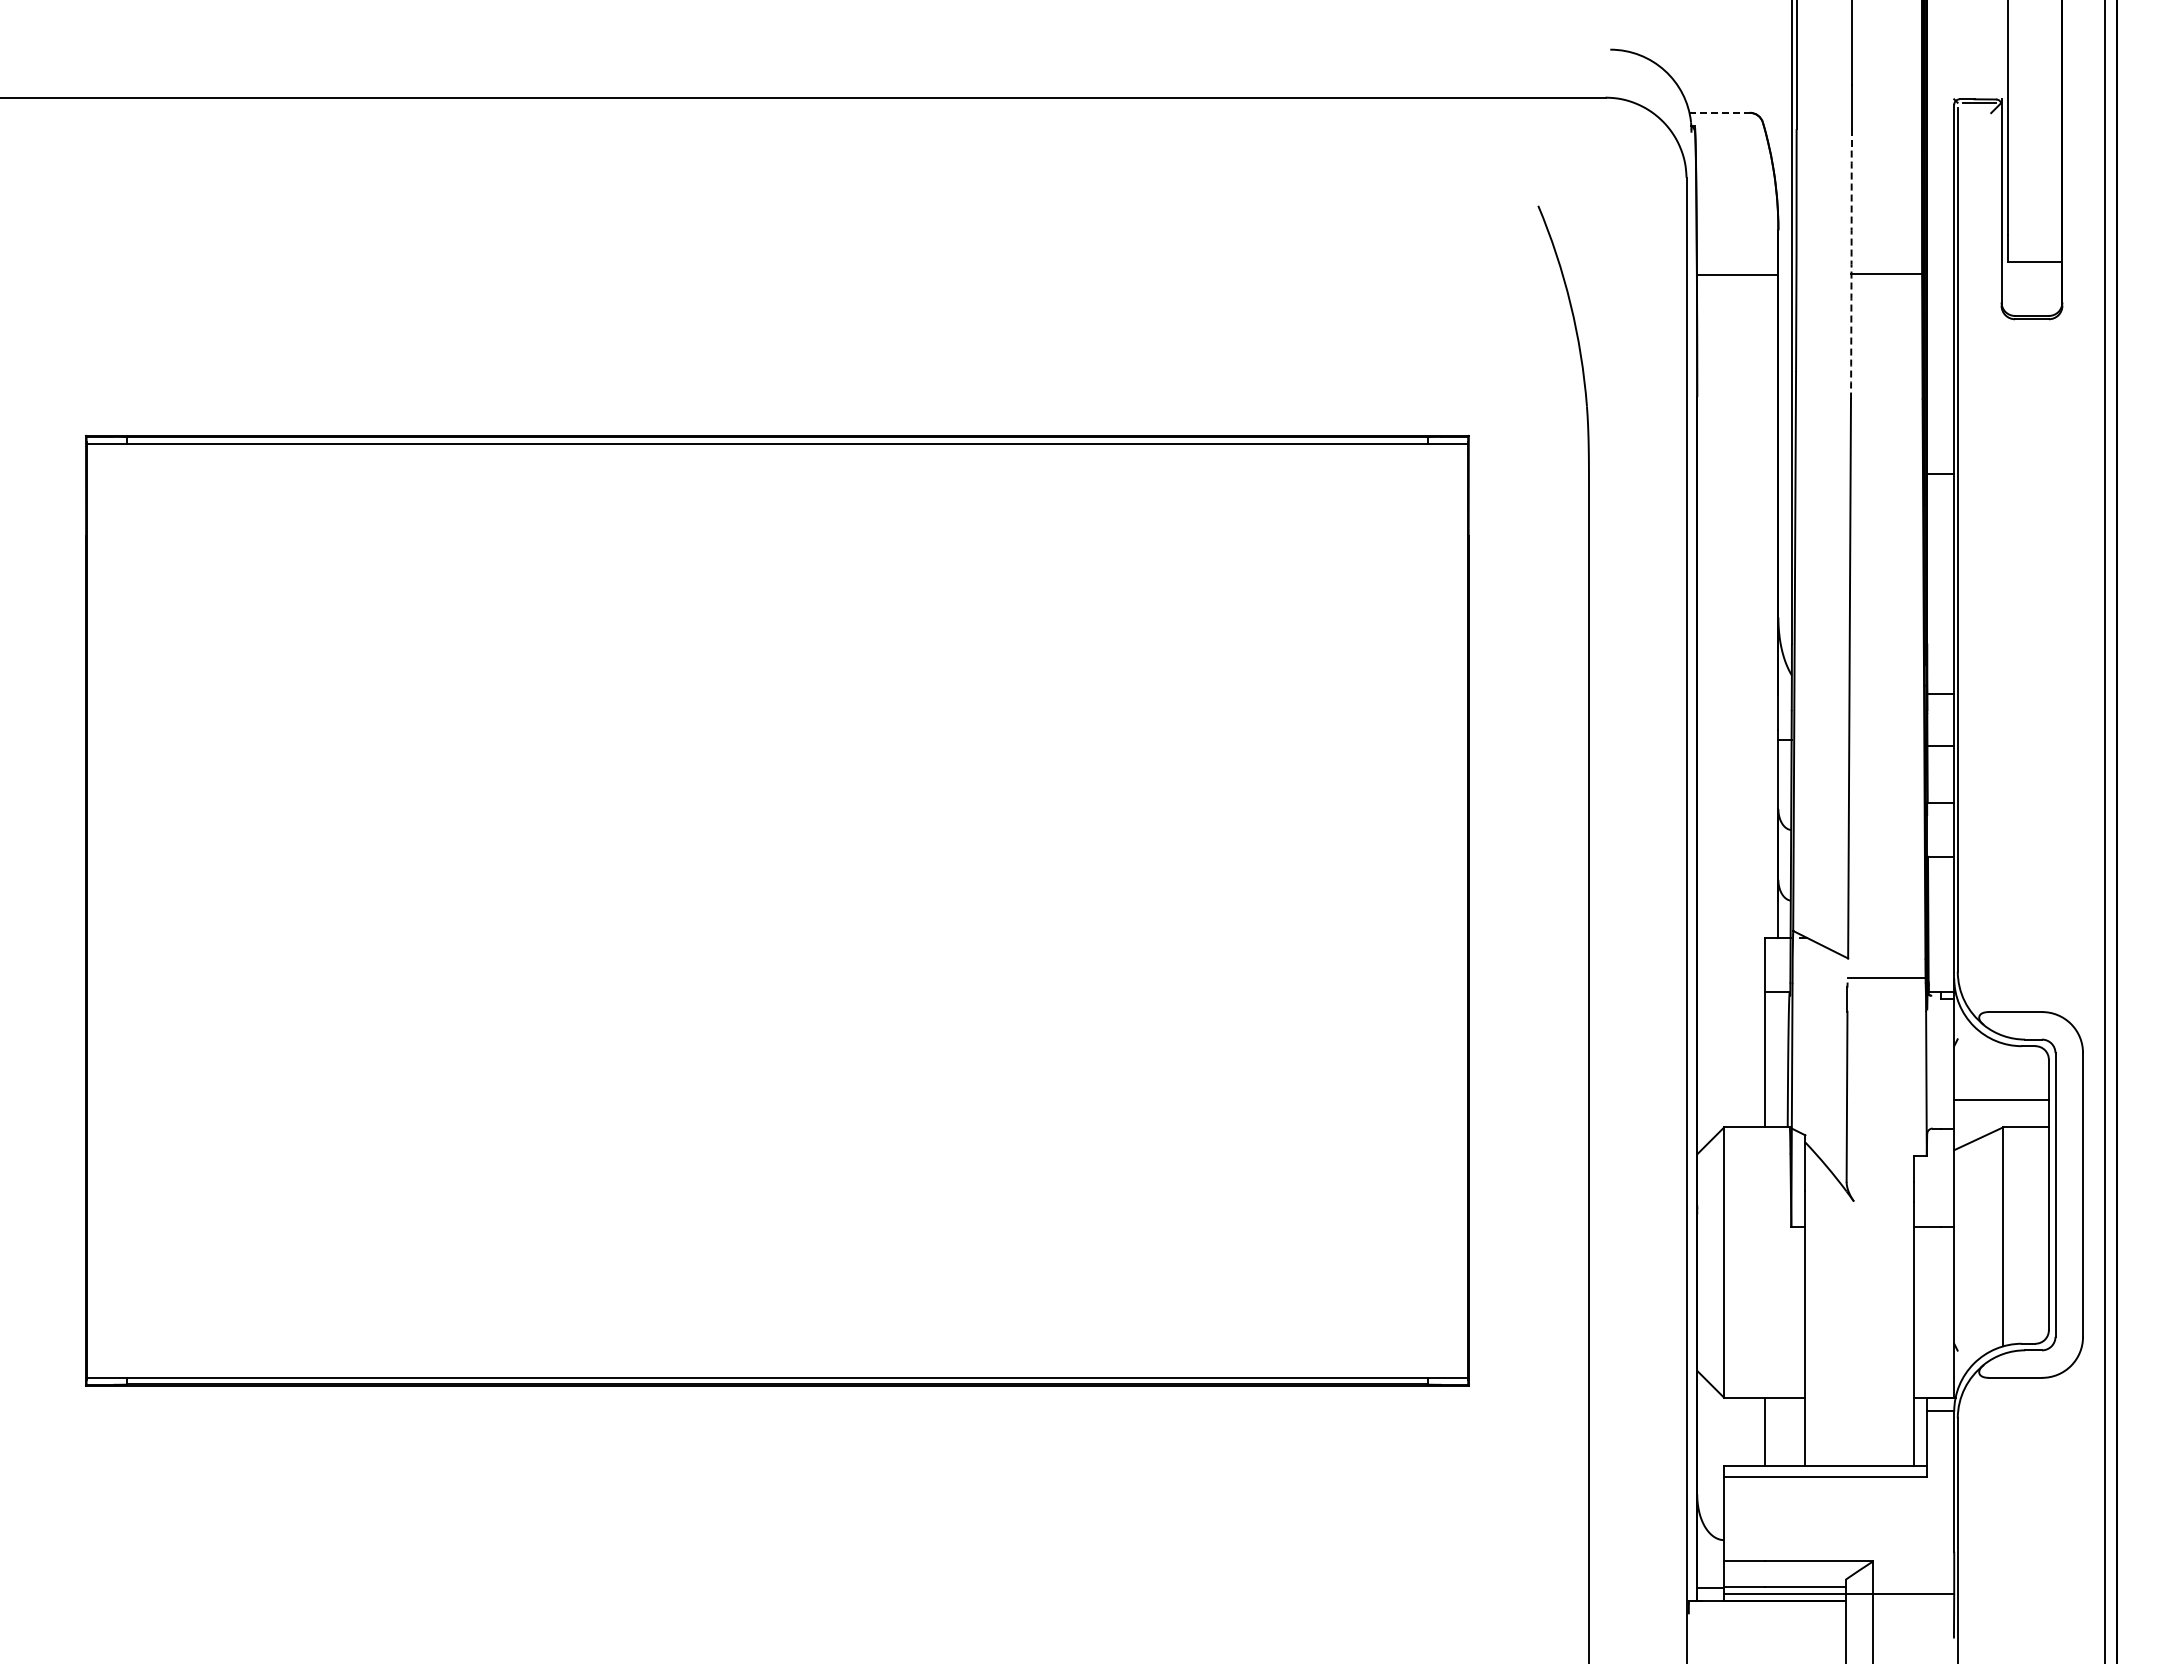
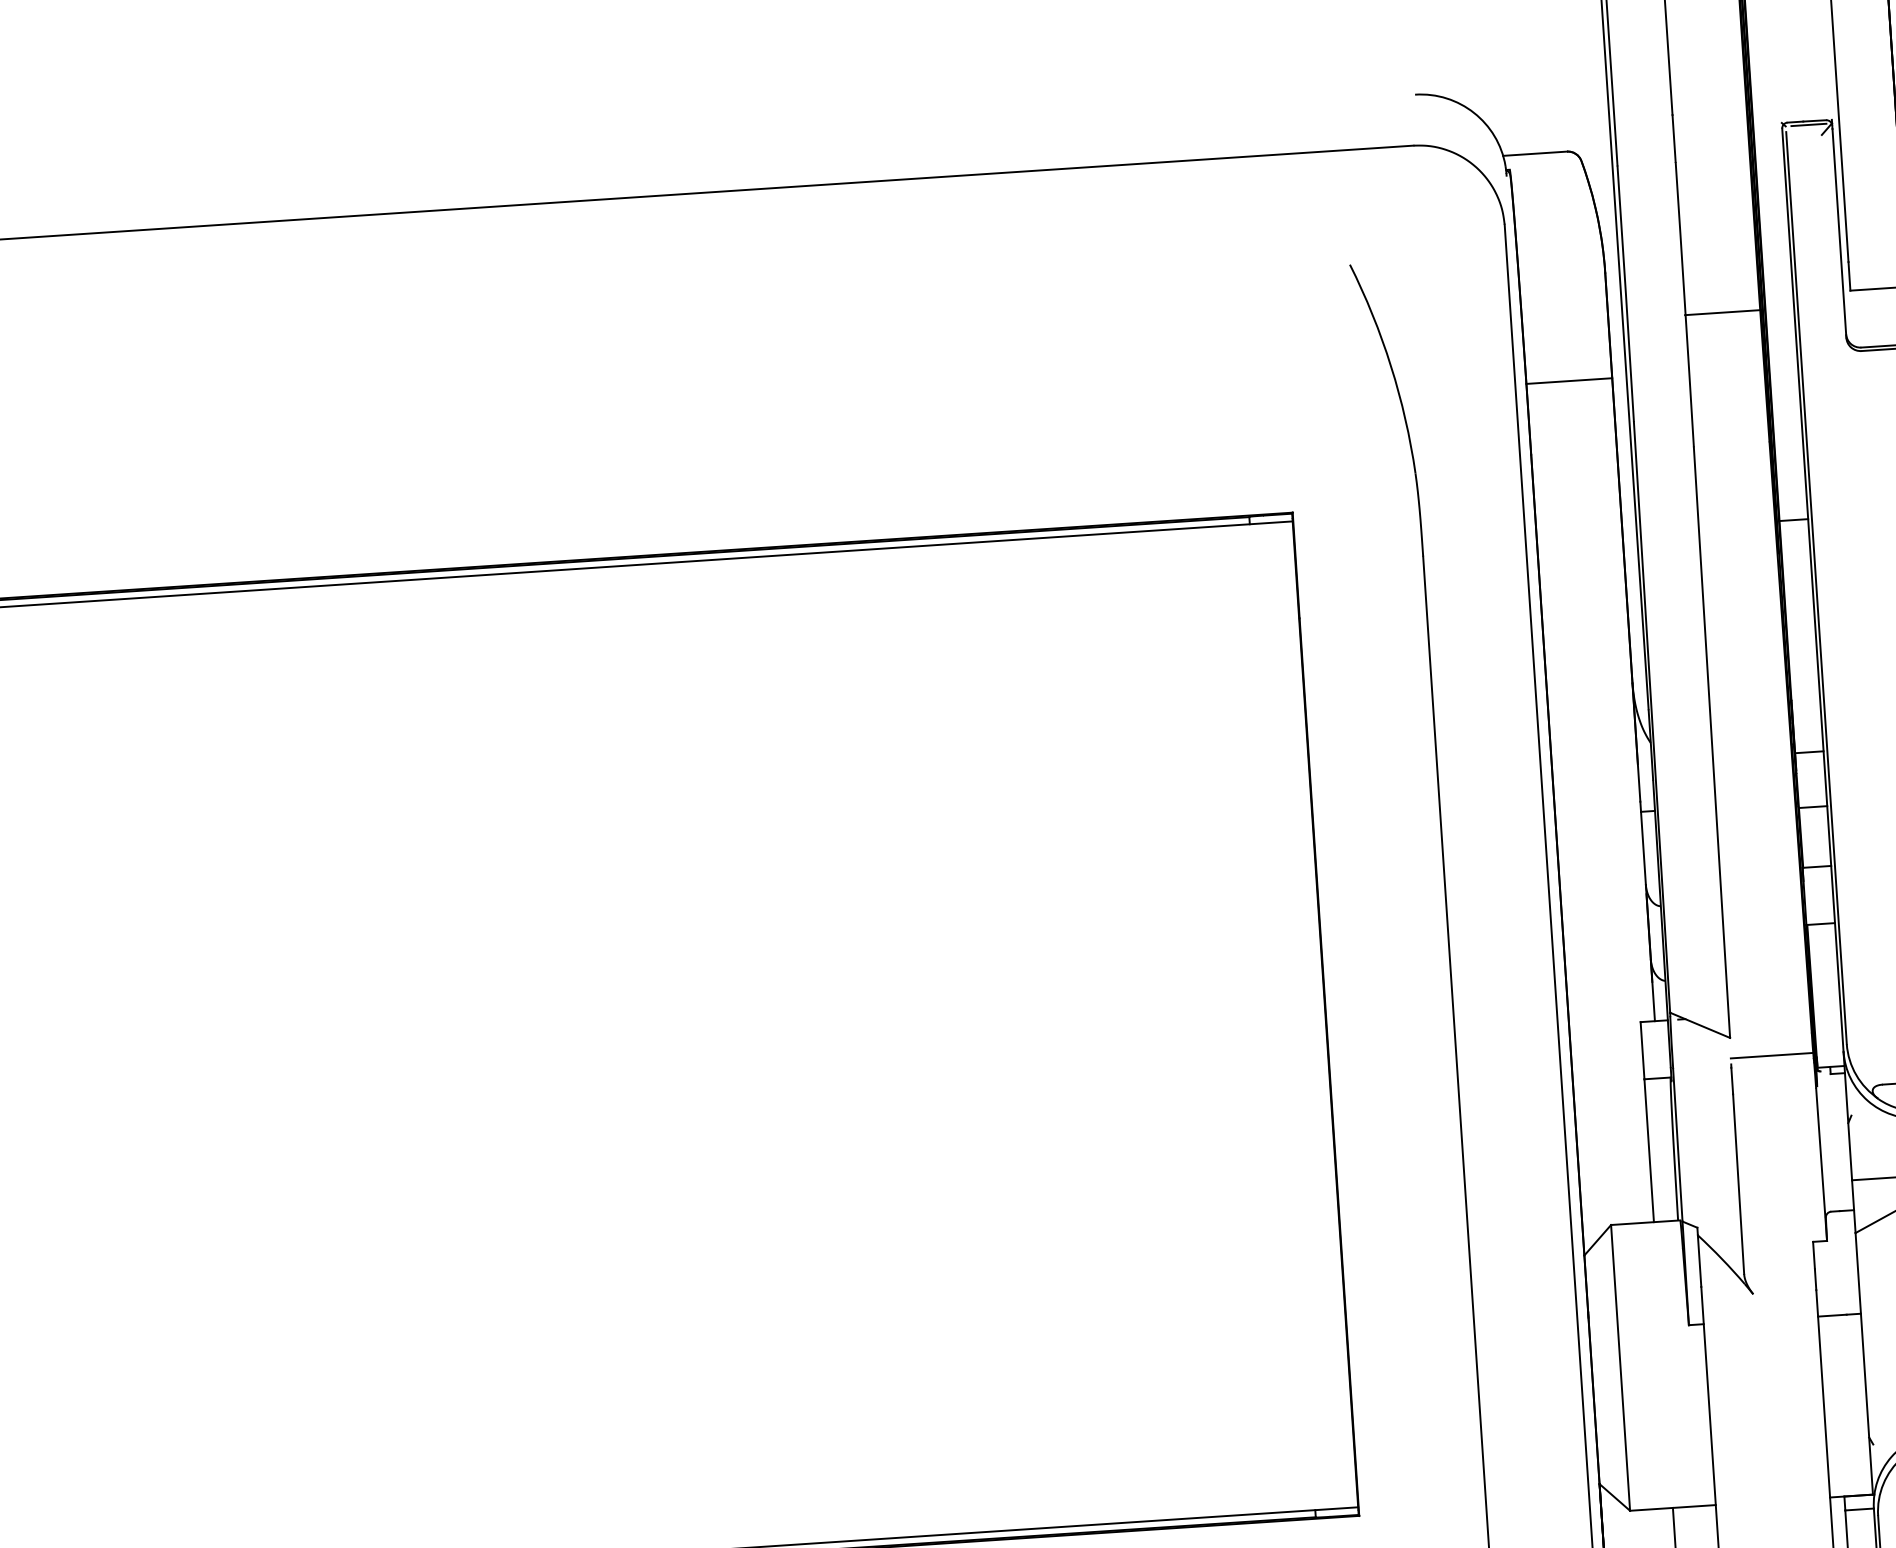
line: (1720, 112) -> (1535, 153), dashed -> solid
arc: (1851, 264) -> (1684, 304), dashed -> solid
line: (1737, 275) -> (1569, 381), moved

